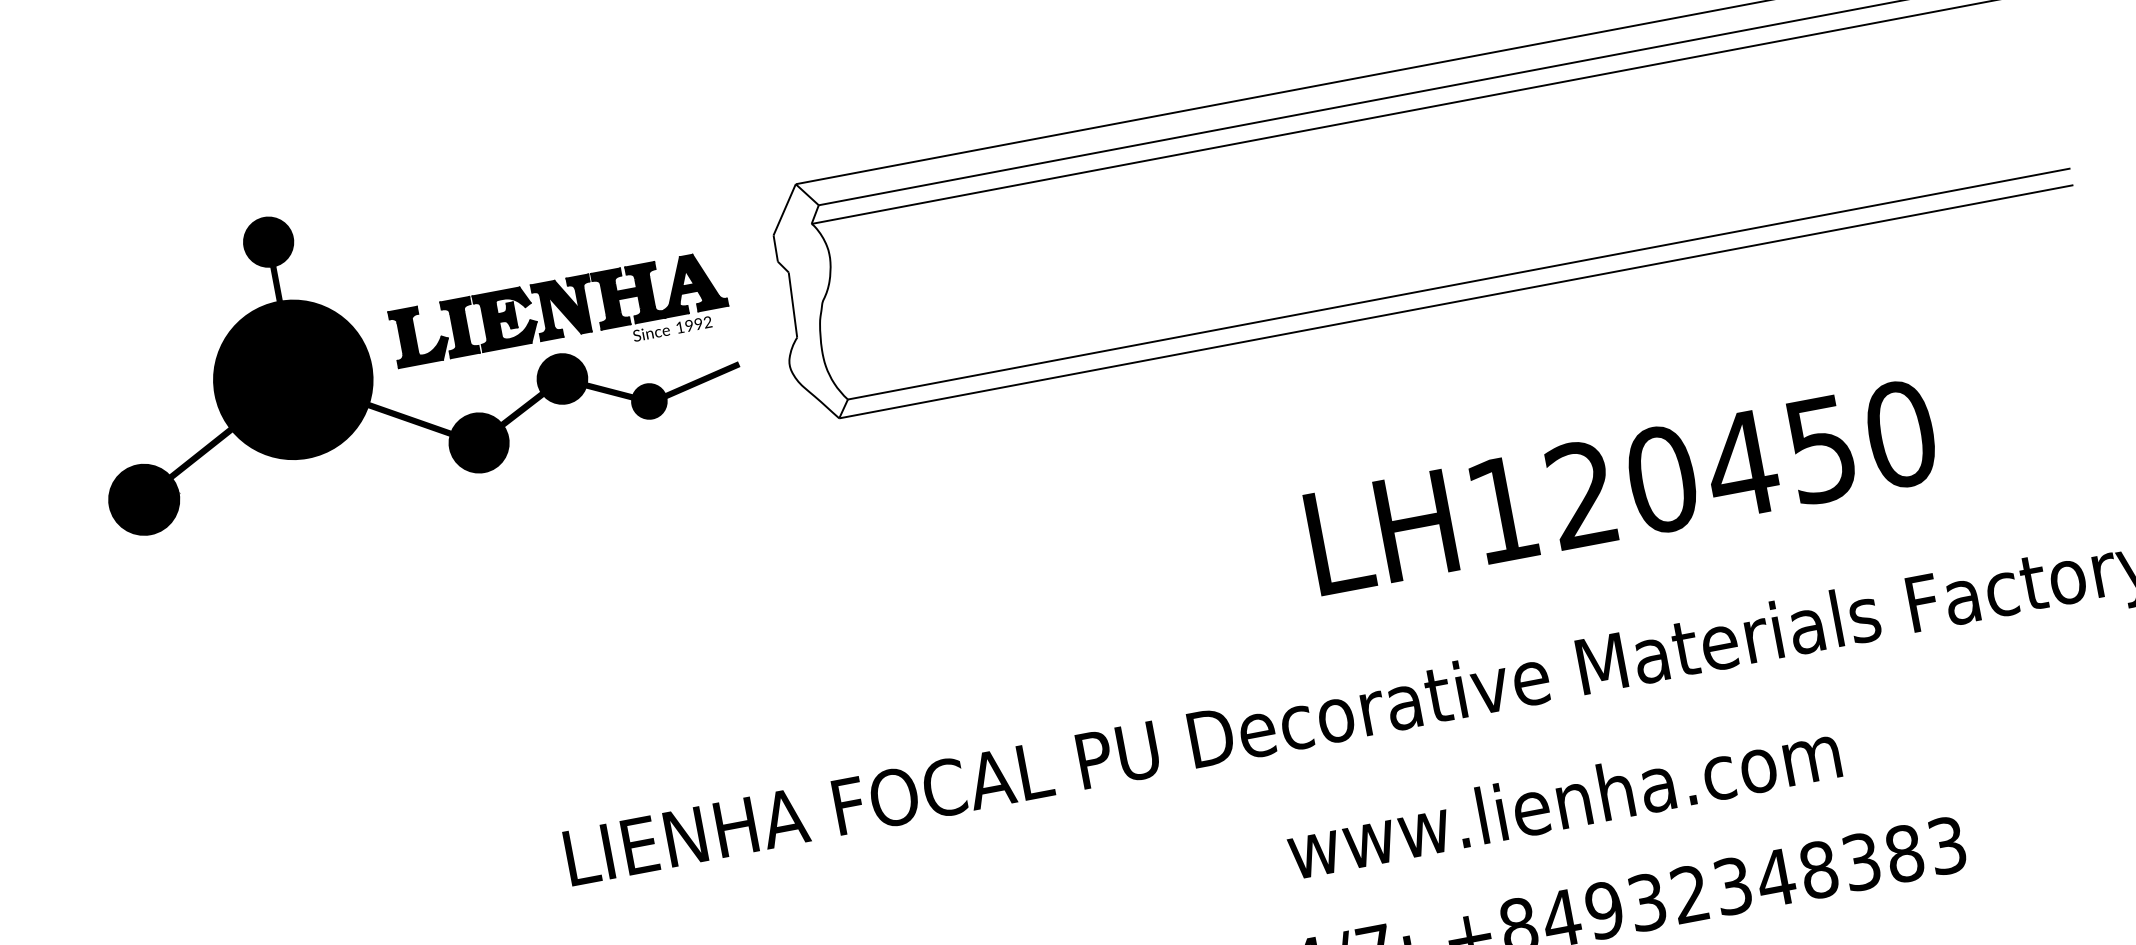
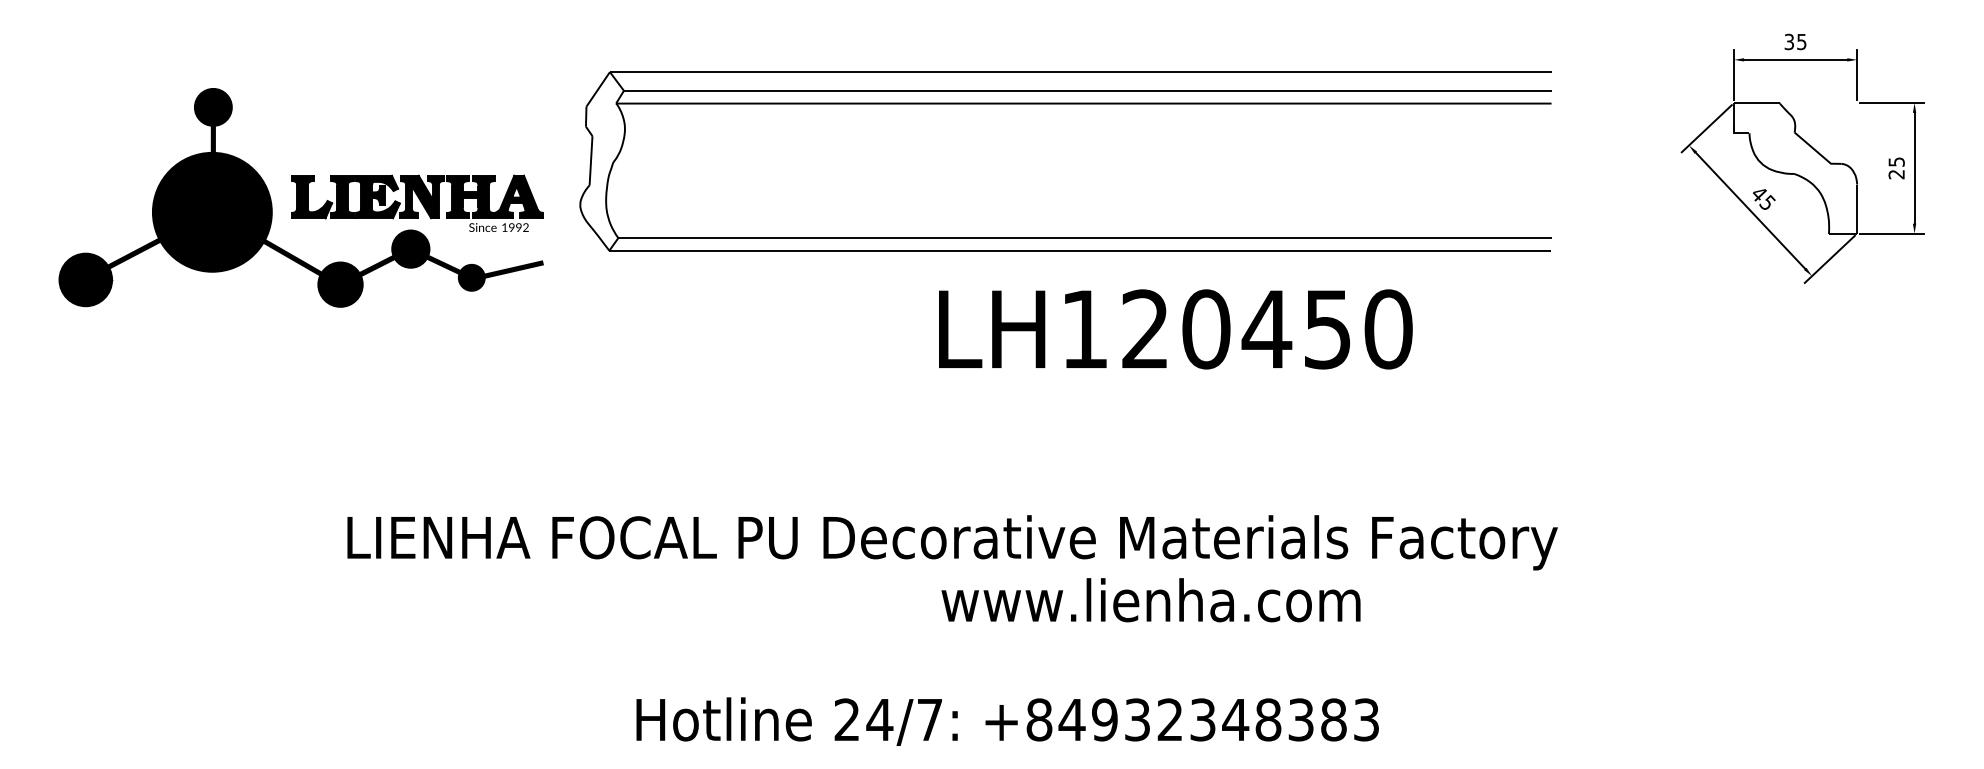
part: (405, 338) -> (300, 197), moved
text: (1621, 487) -> (1175, 329), moved
text: (1563, 801) -> (1150, 600), moved

